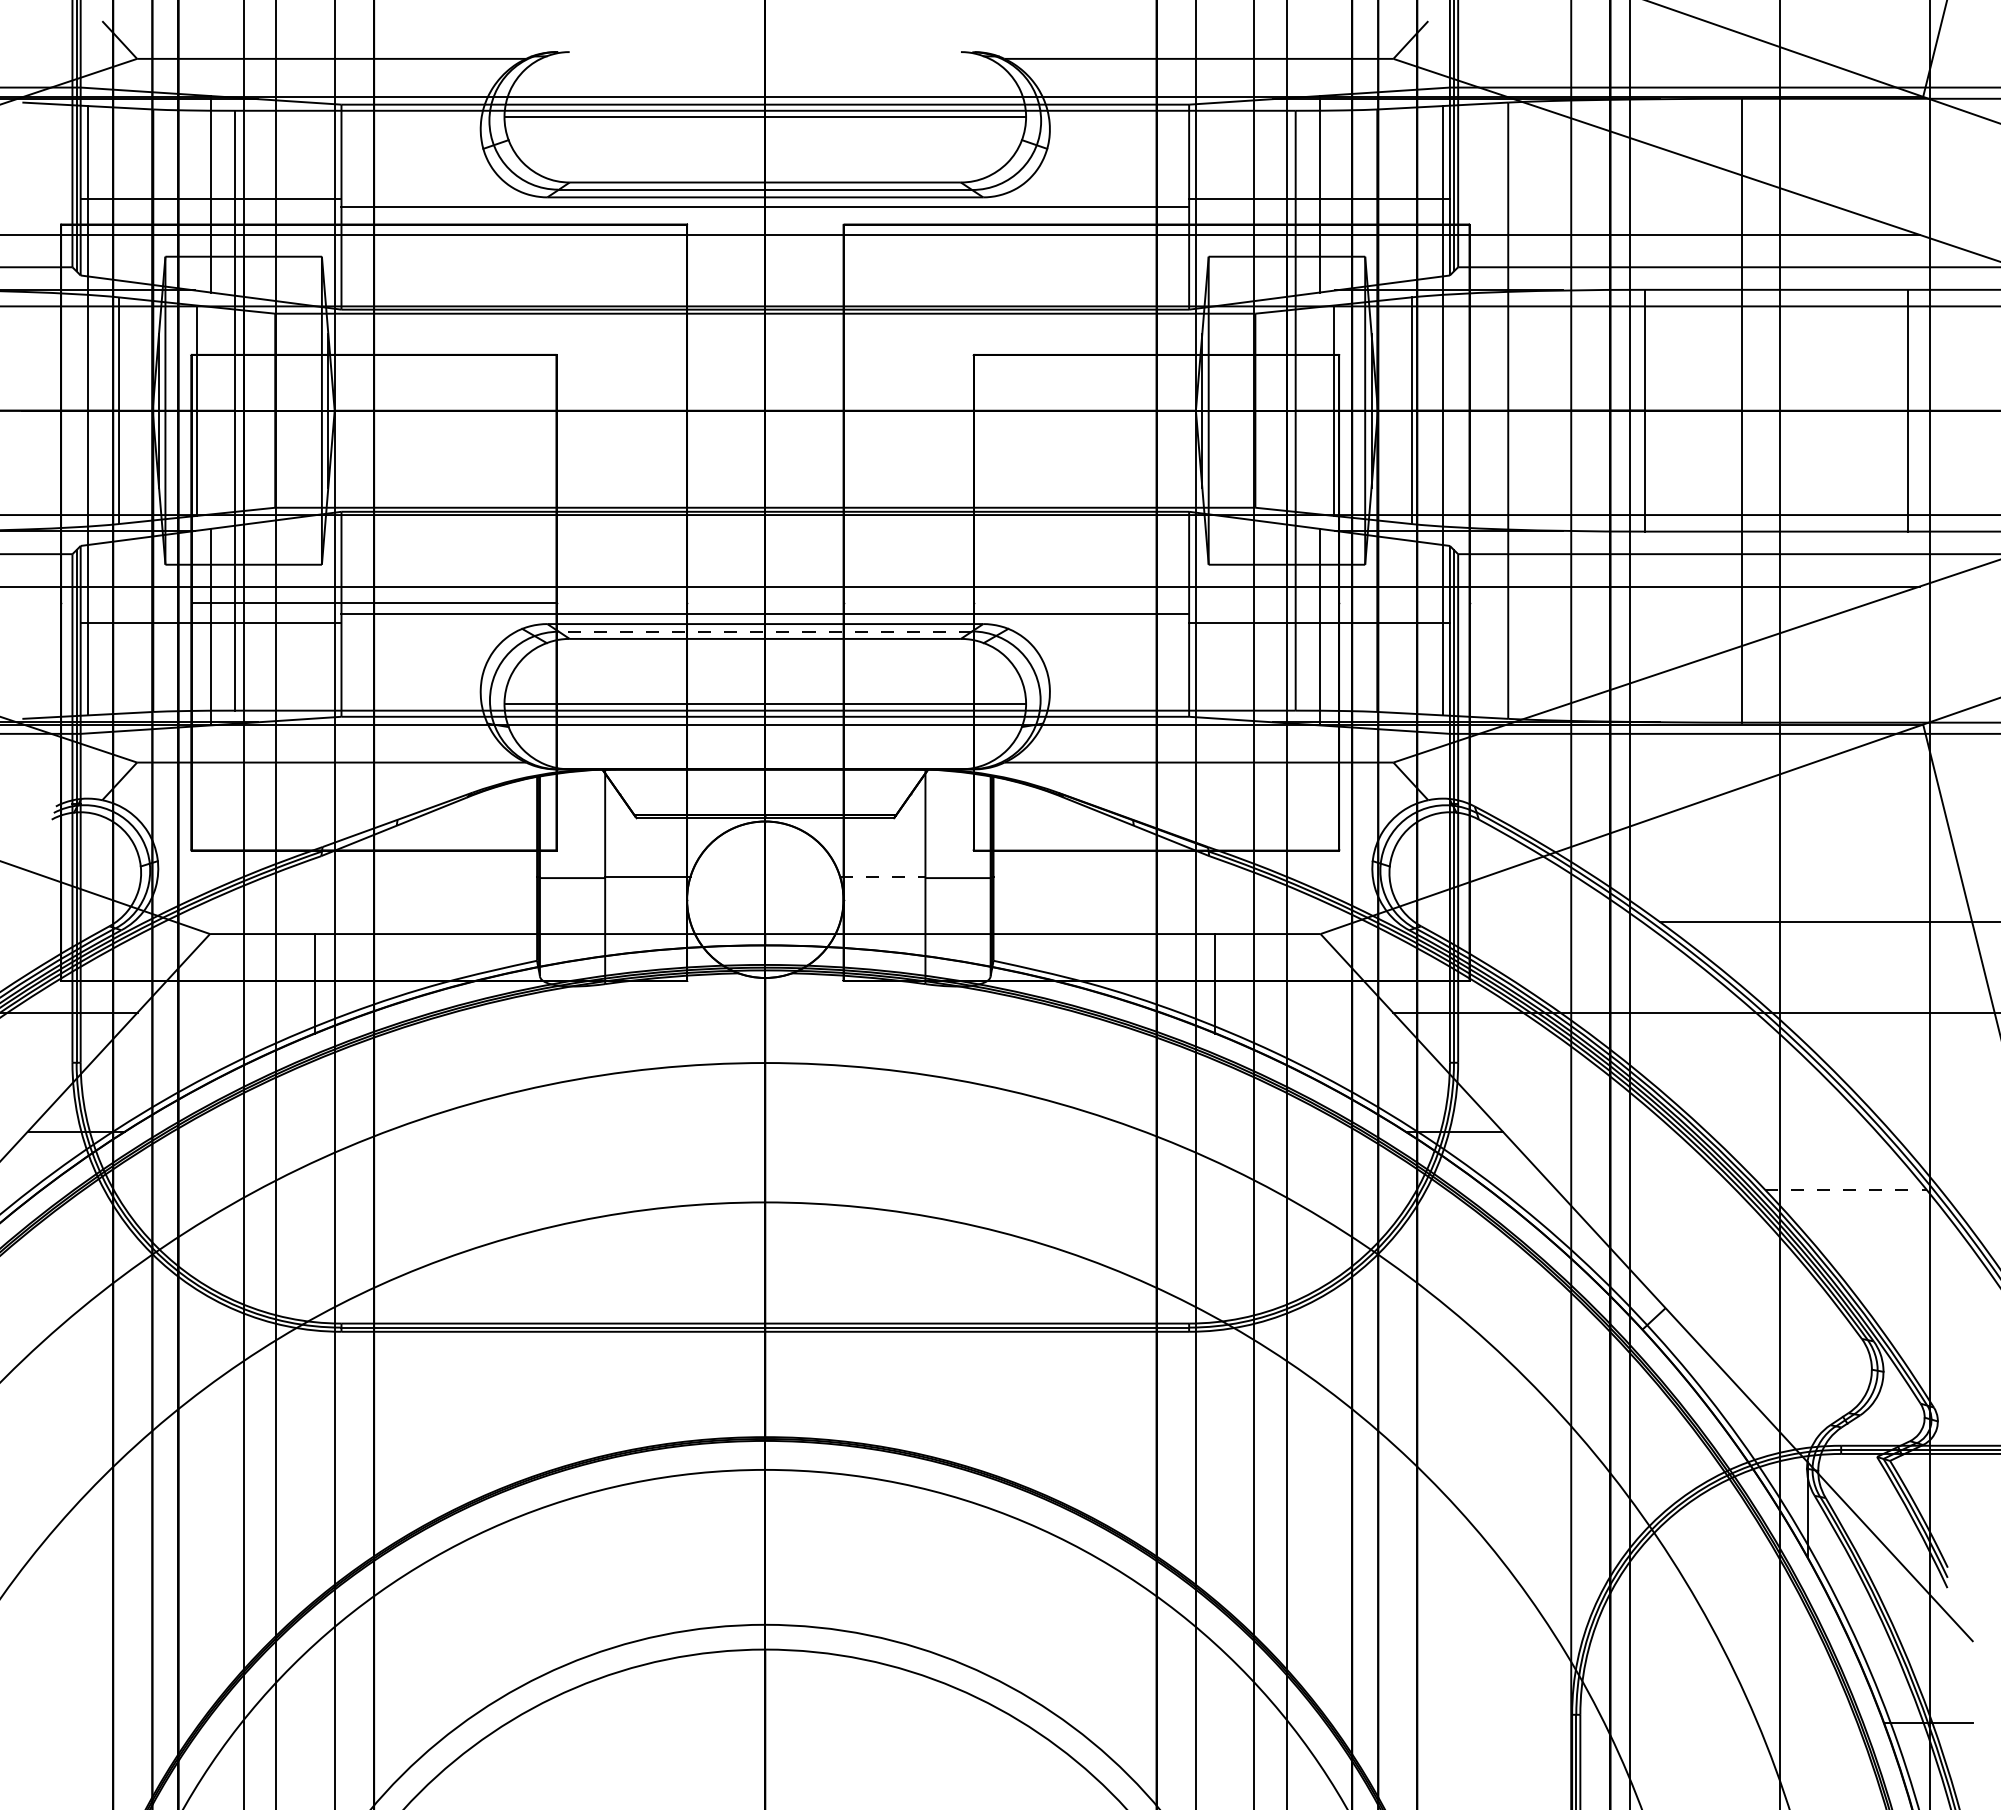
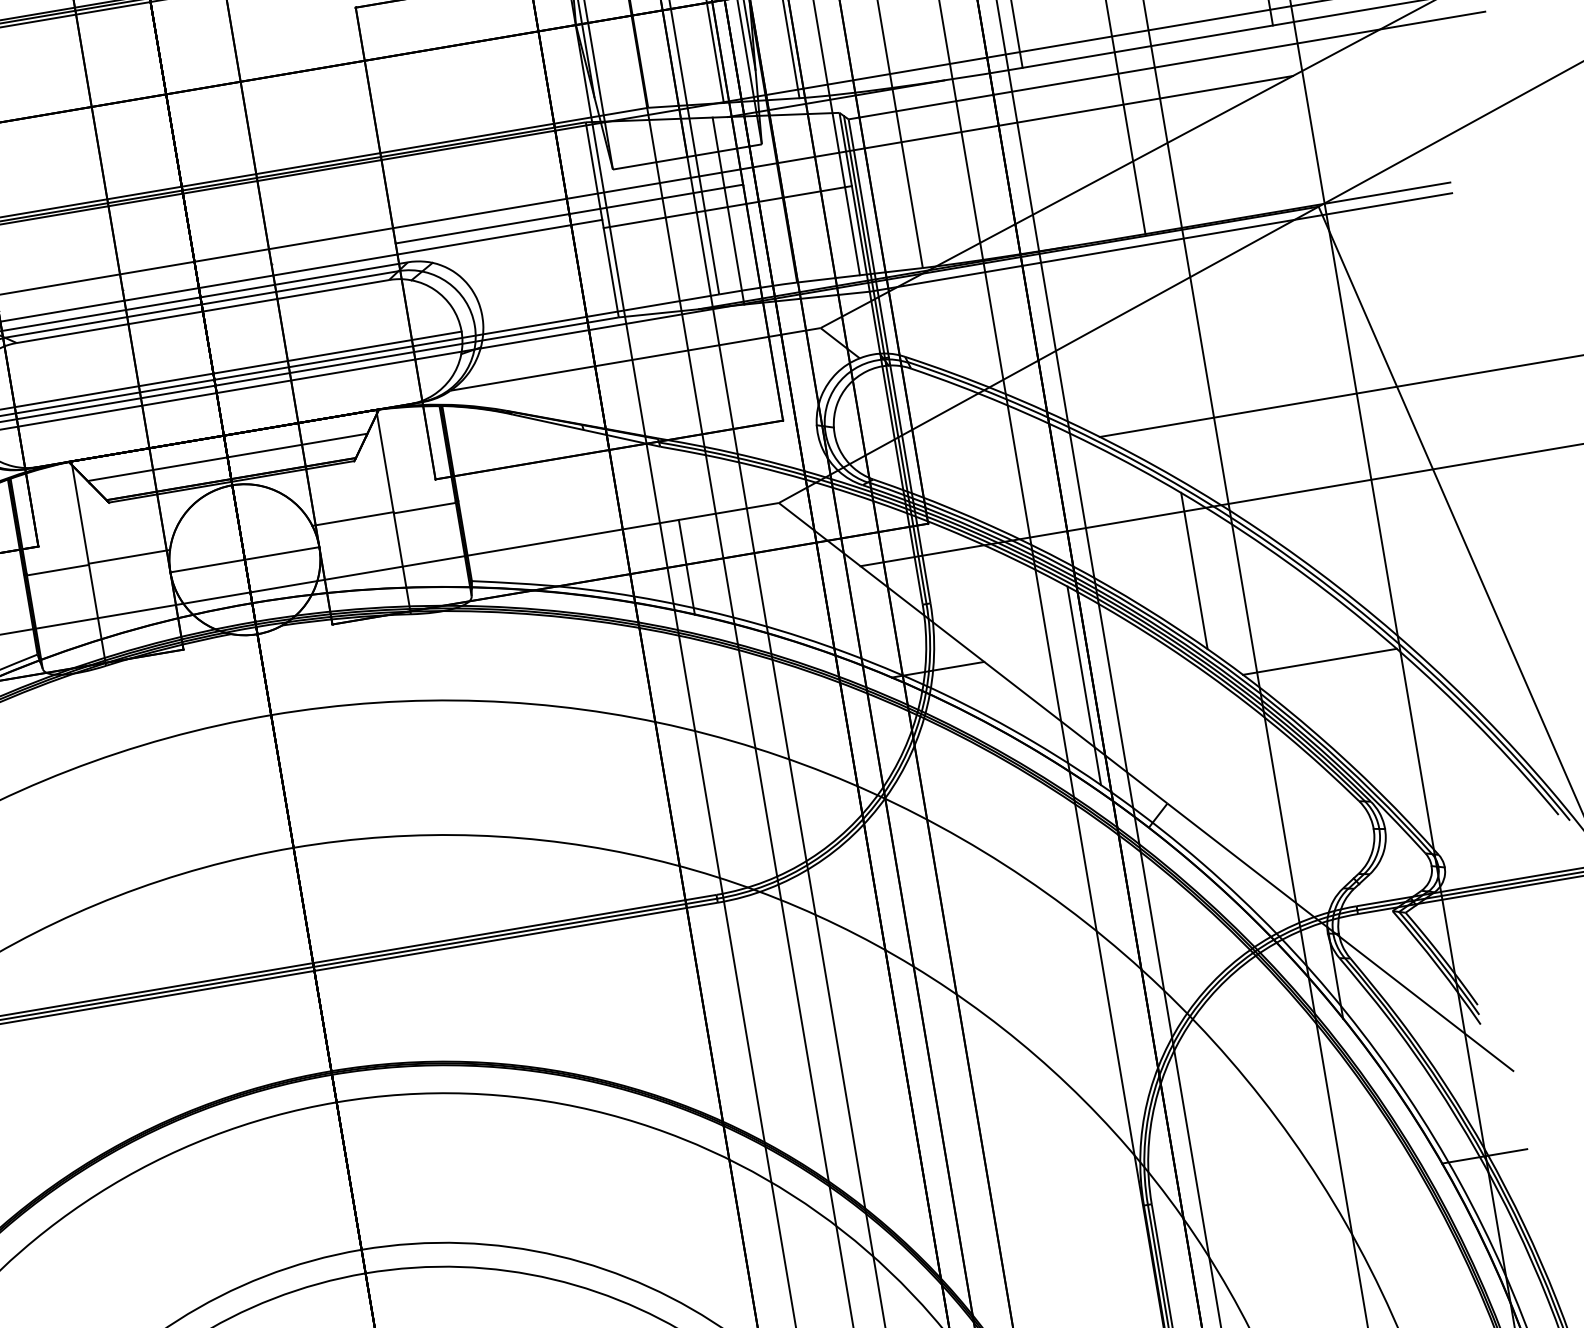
line: (1156, 602) -> (569, 213), added
line: (765, 631) -> (201, 304), dashed -> solid
line: (765, 792) -> (227, 457), added
line: (882, 876) -> (352, 518), dashed -> solid
line: (765, 899) -> (245, 559), added
line: (1733, 1075) -> (1194, 571), added
line: (1600, 1173) -> (1083, 685), added
line: (1845, 1189) -> (1319, 661), dashed -> solid

